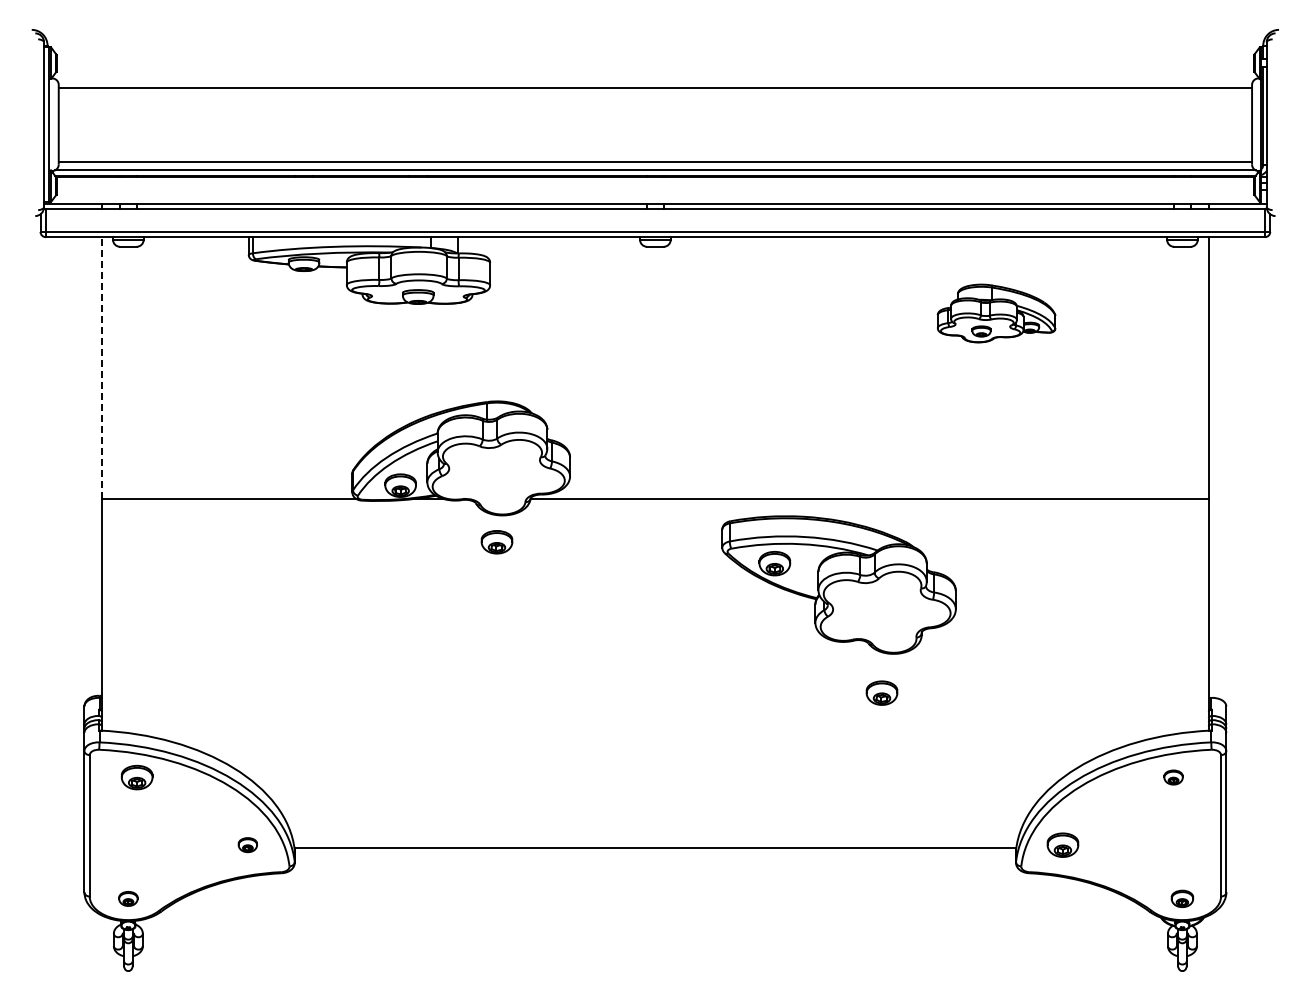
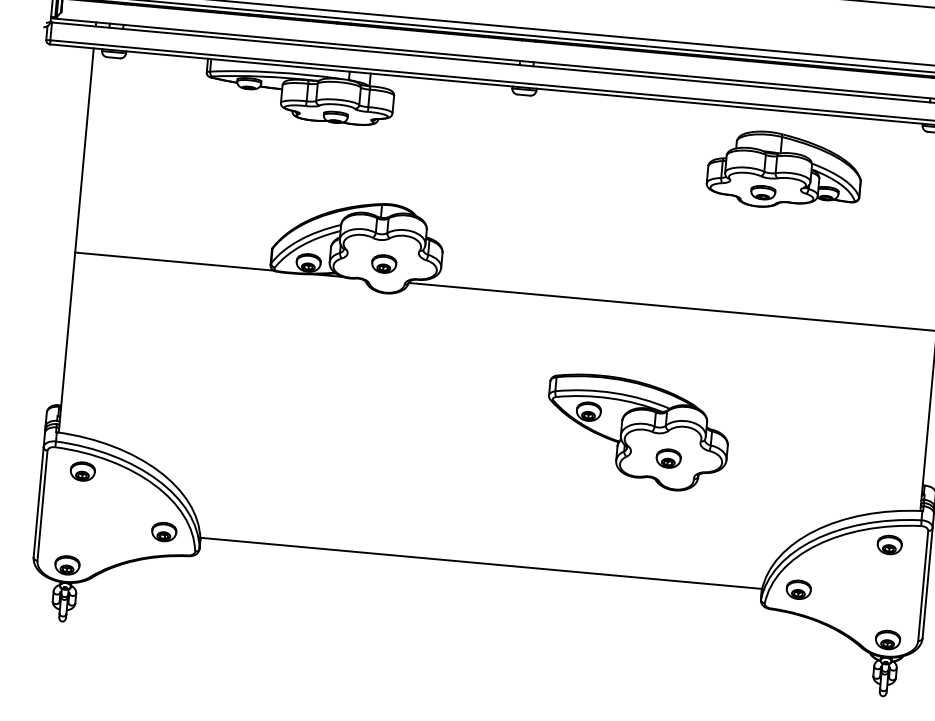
part: (996, 313) -> (784, 171), size x1.67
line: (102, 367) -> (84, 149), dashed -> solid
part: (496, 542) -> (383, 264), moved
part: (838, 584) -> (636, 432), moved
part: (1173, 777) -> (889, 544), size x1.67
part: (247, 844) -> (164, 531), size x1.67
part: (128, 898) -> (67, 565), size x1.67
part: (1182, 898) -> (888, 639), size x1.43

